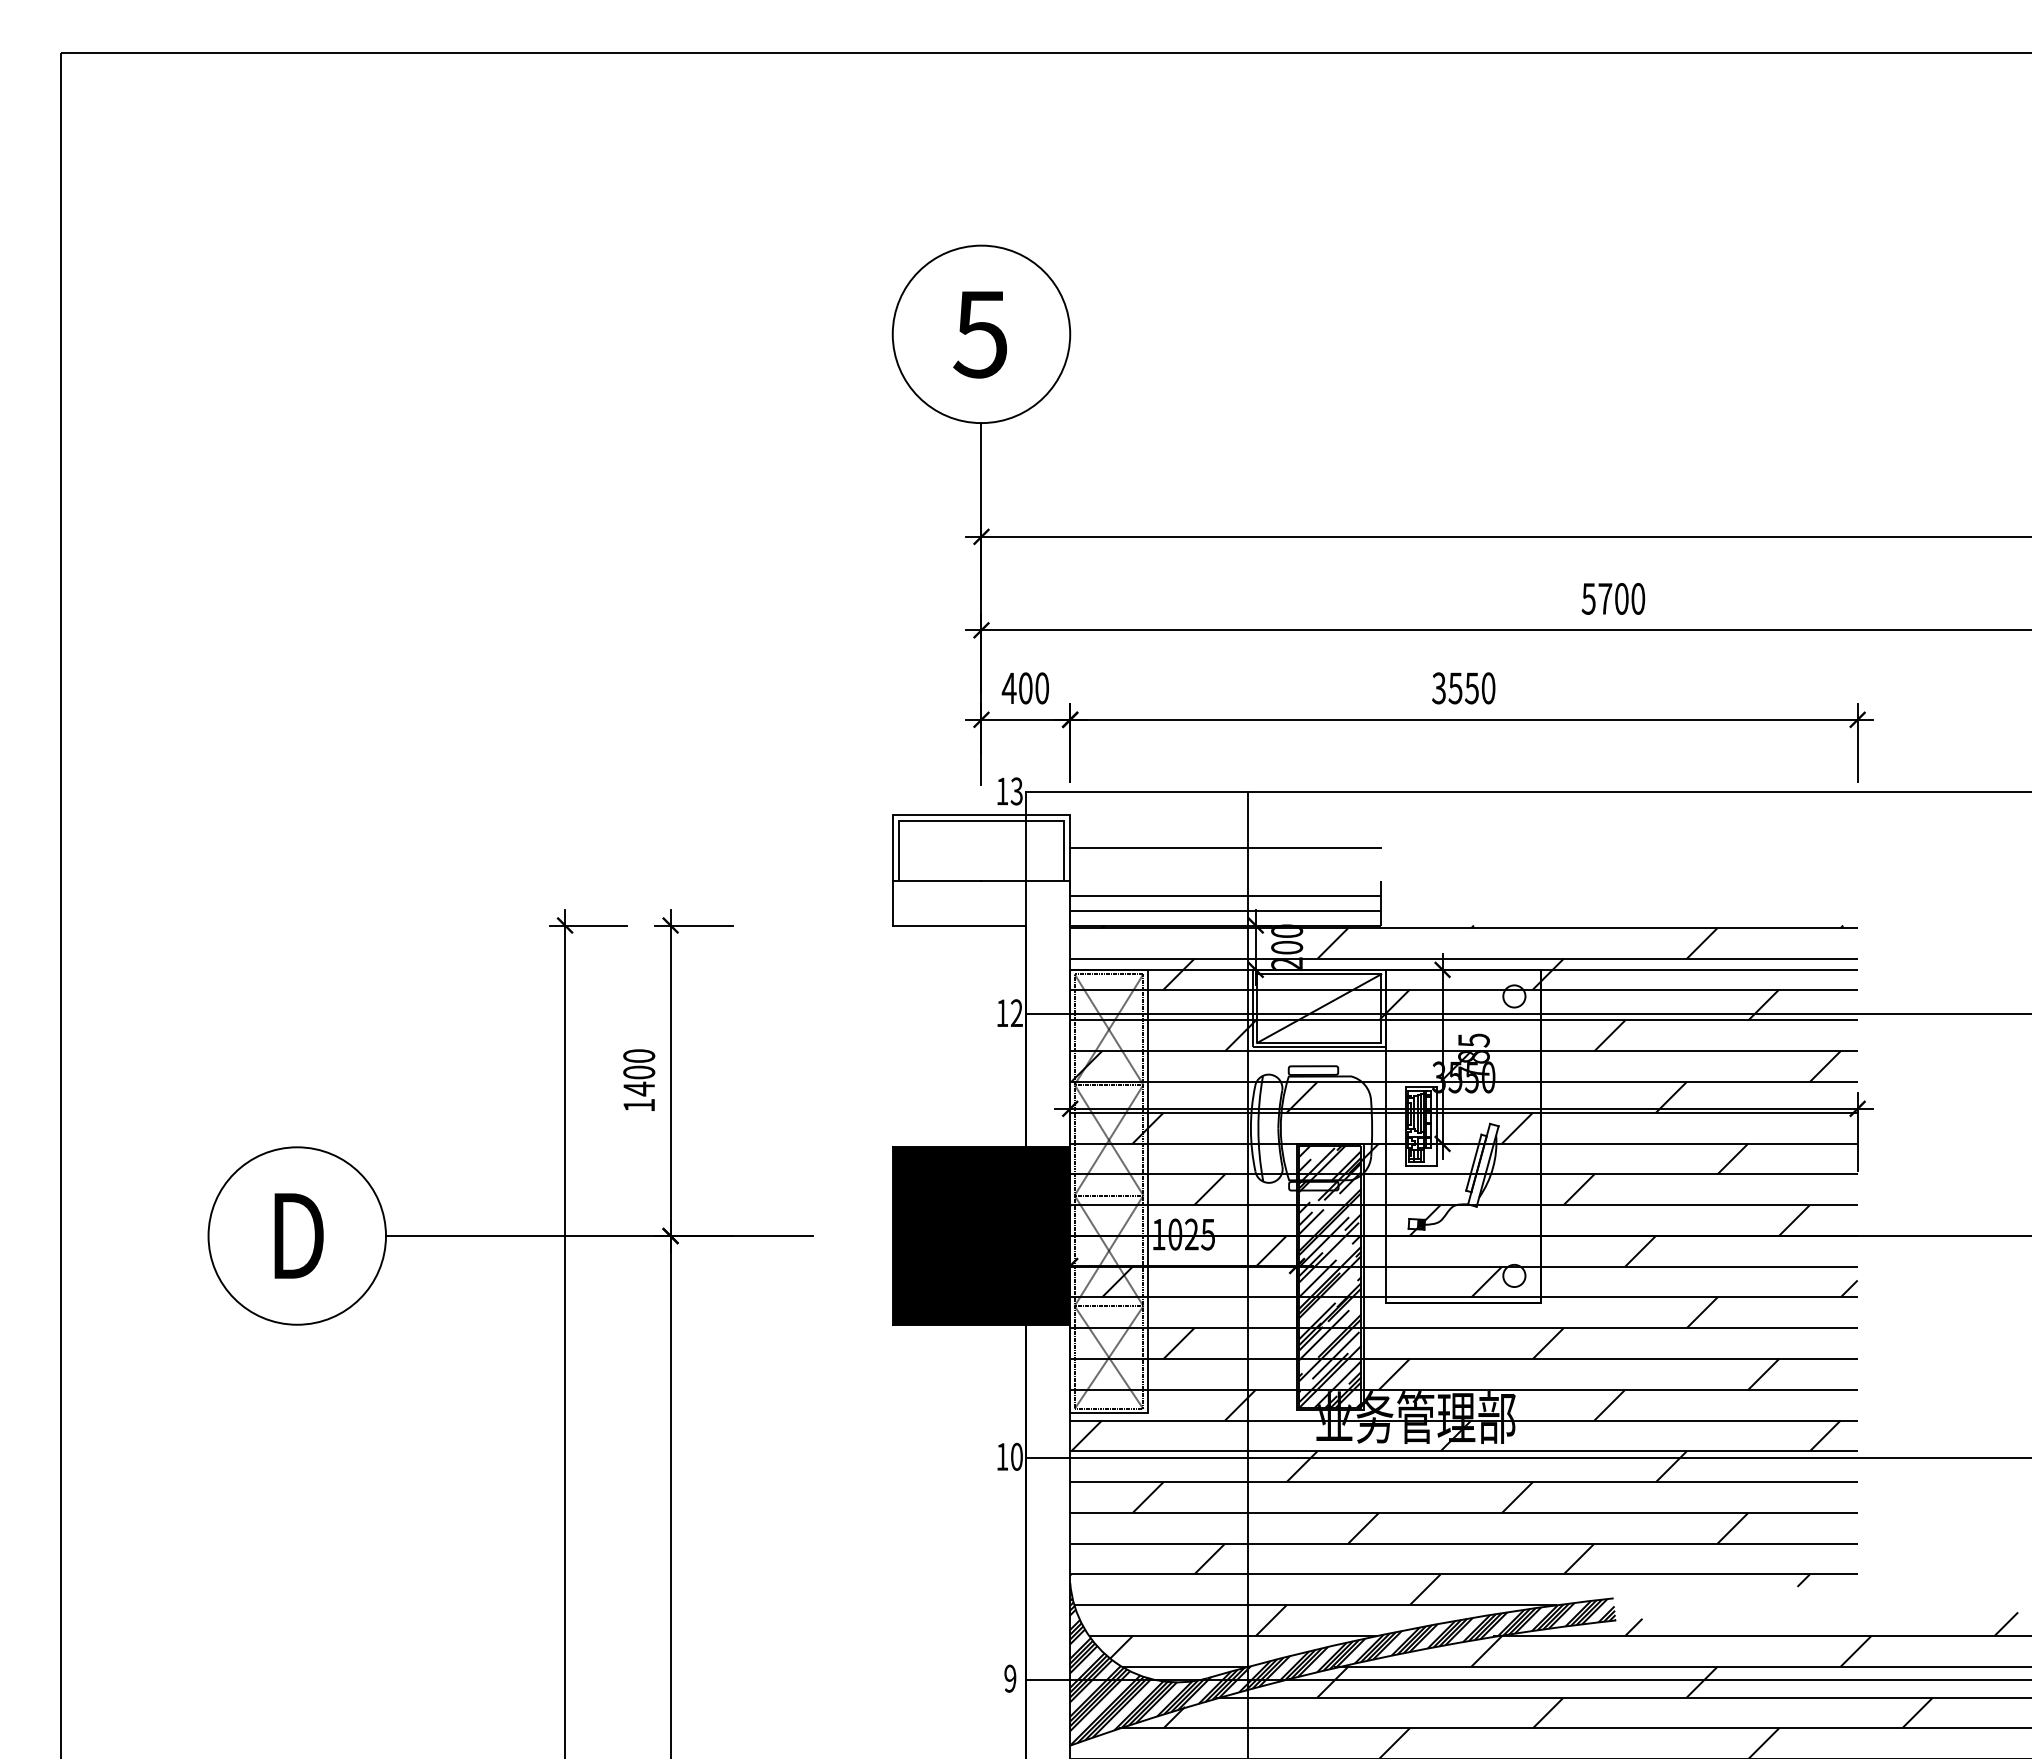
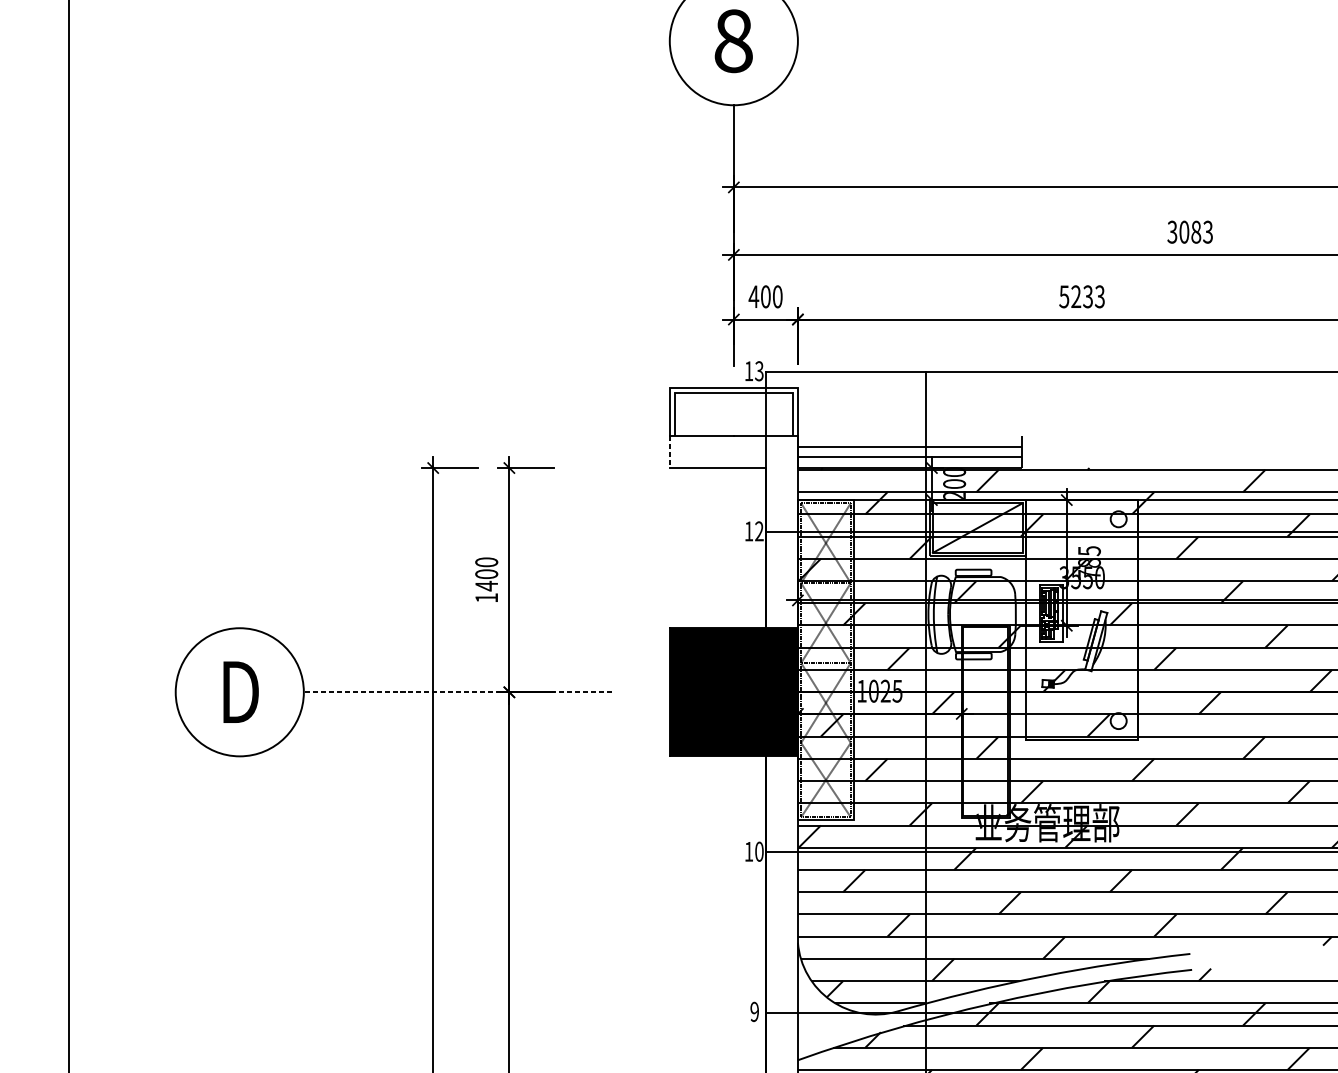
text: (980, 334) -> (733, 41), 5 -> 8
text: (1613, 598) -> (1190, 231), 5700 -> 3083
text: (1463, 688) -> (1081, 296), 3550 -> 5233
line: (1225, 847) -> (910, 411), removed
line: (892, 903) -> (669, 452), solid -> dashed
line: (598, 1236) -> (457, 692), solid -> dashed
hatch: (1330, 1276) -> (985, 721), removed
line: (1108, 1306) -> (825, 743), removed
hatch: (1342, 1665) -> (994, 1002), removed

